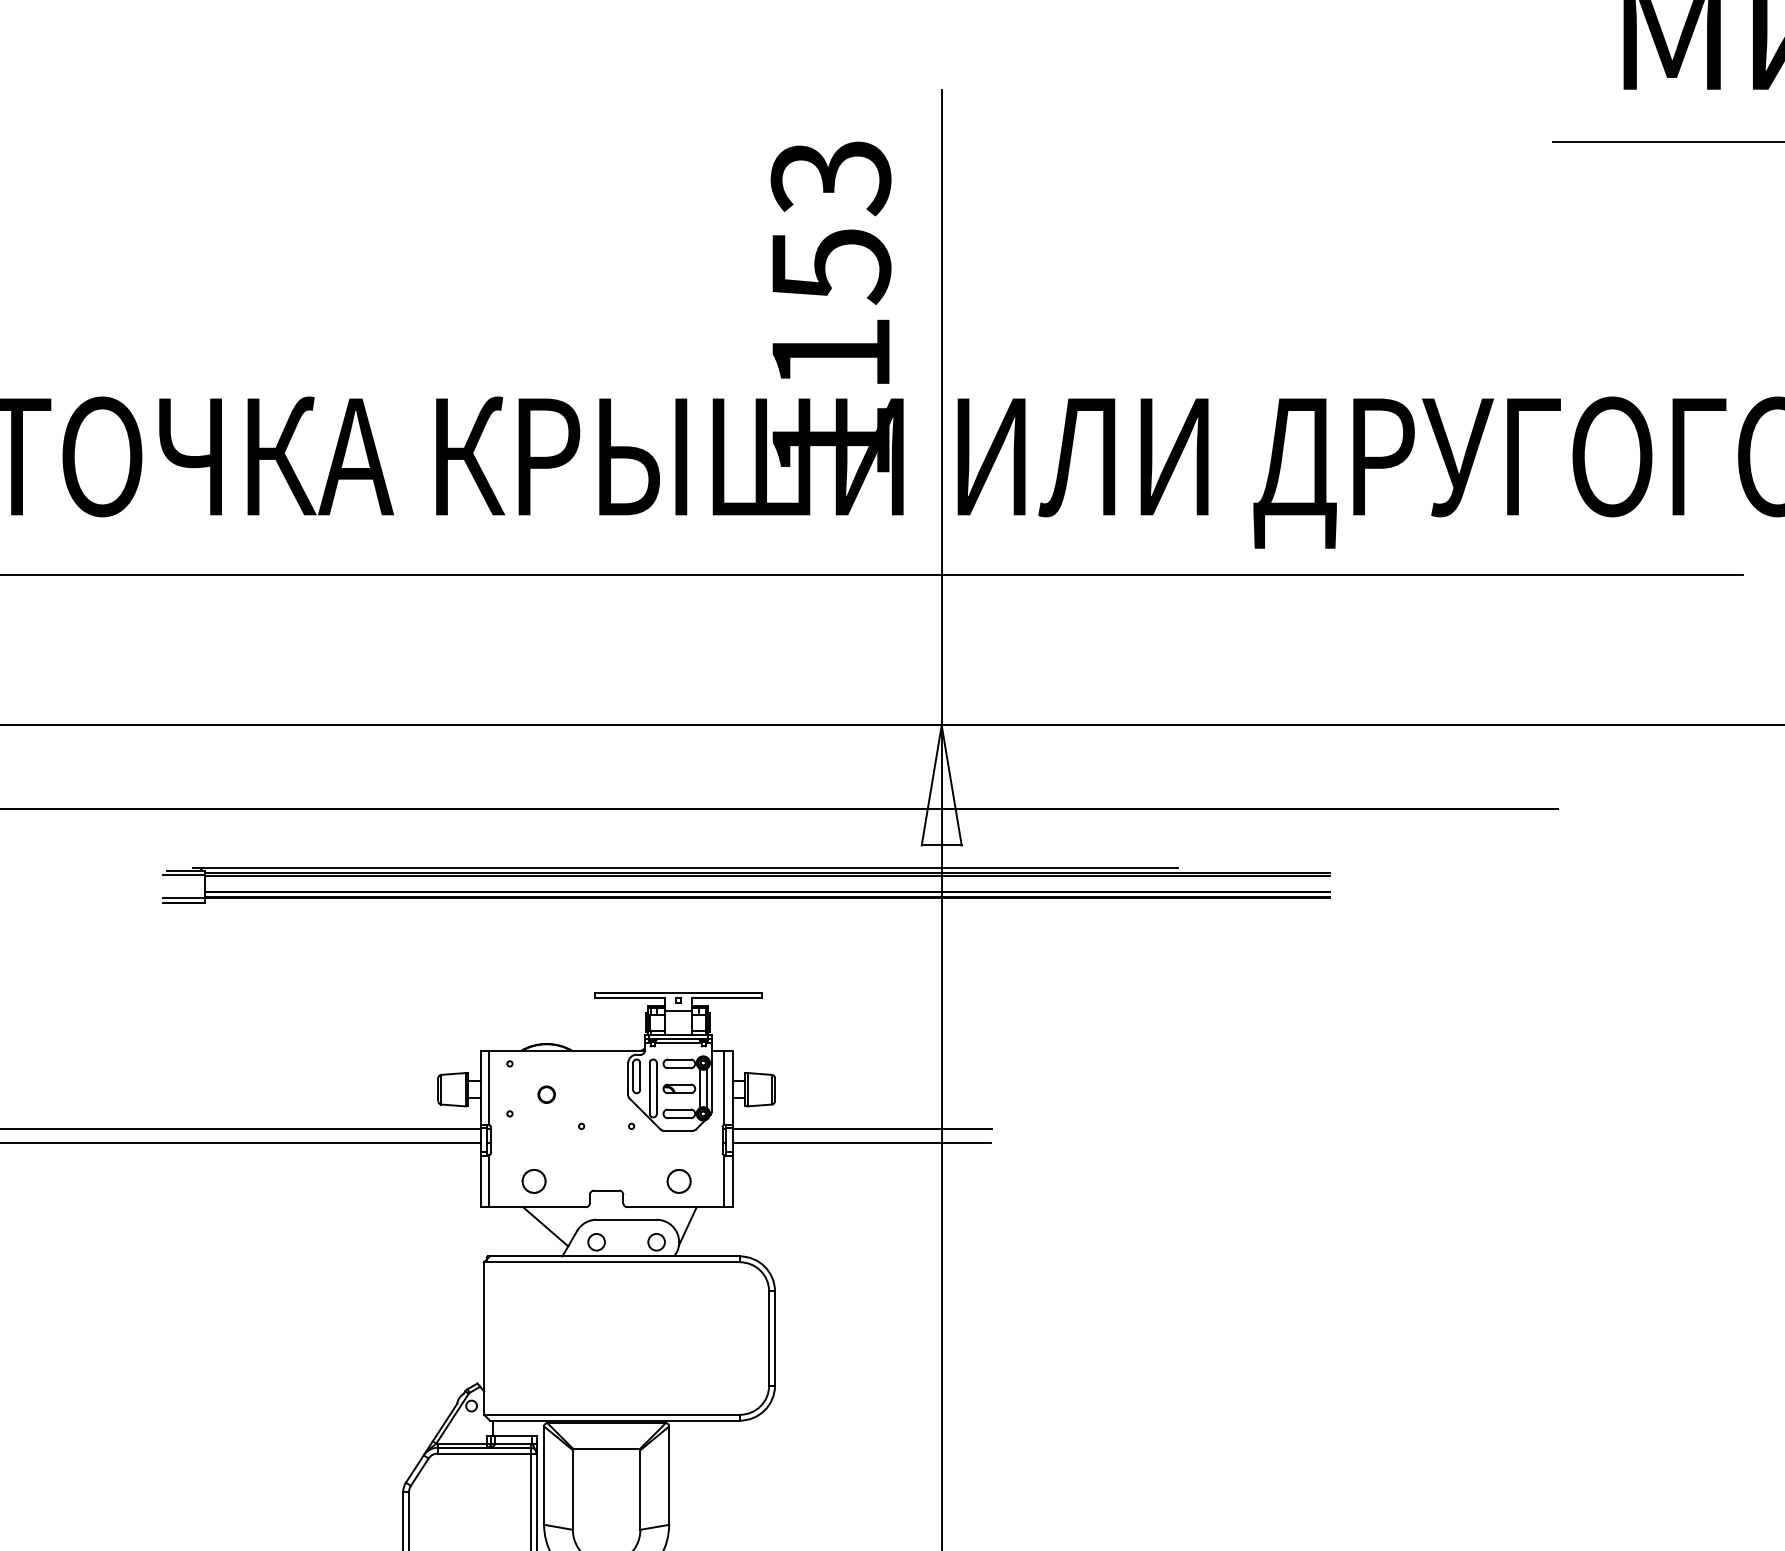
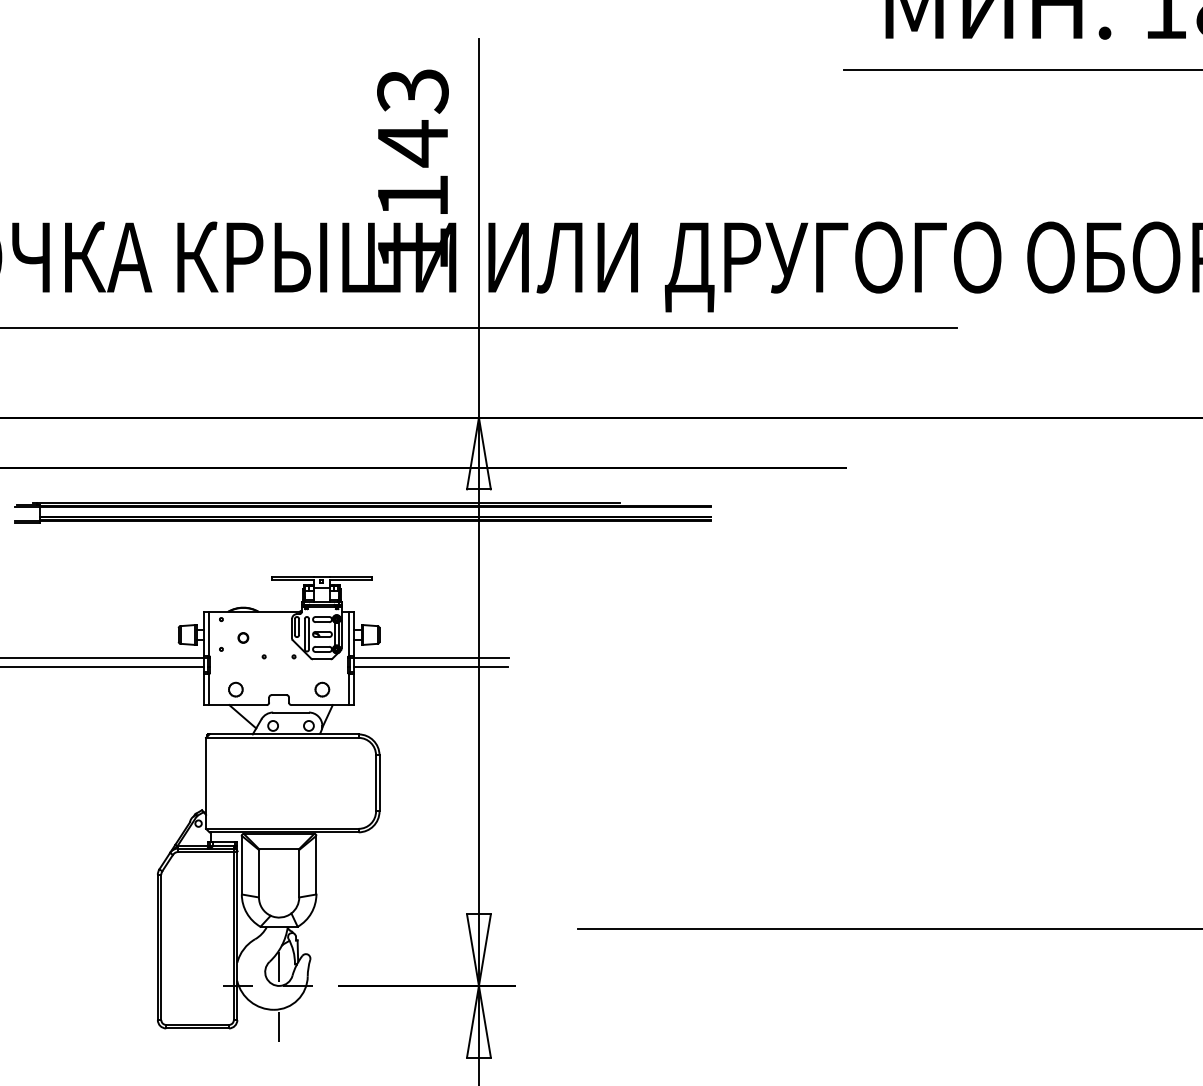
text: (831, 265) -> (413, 143), 1153 -> 1143

